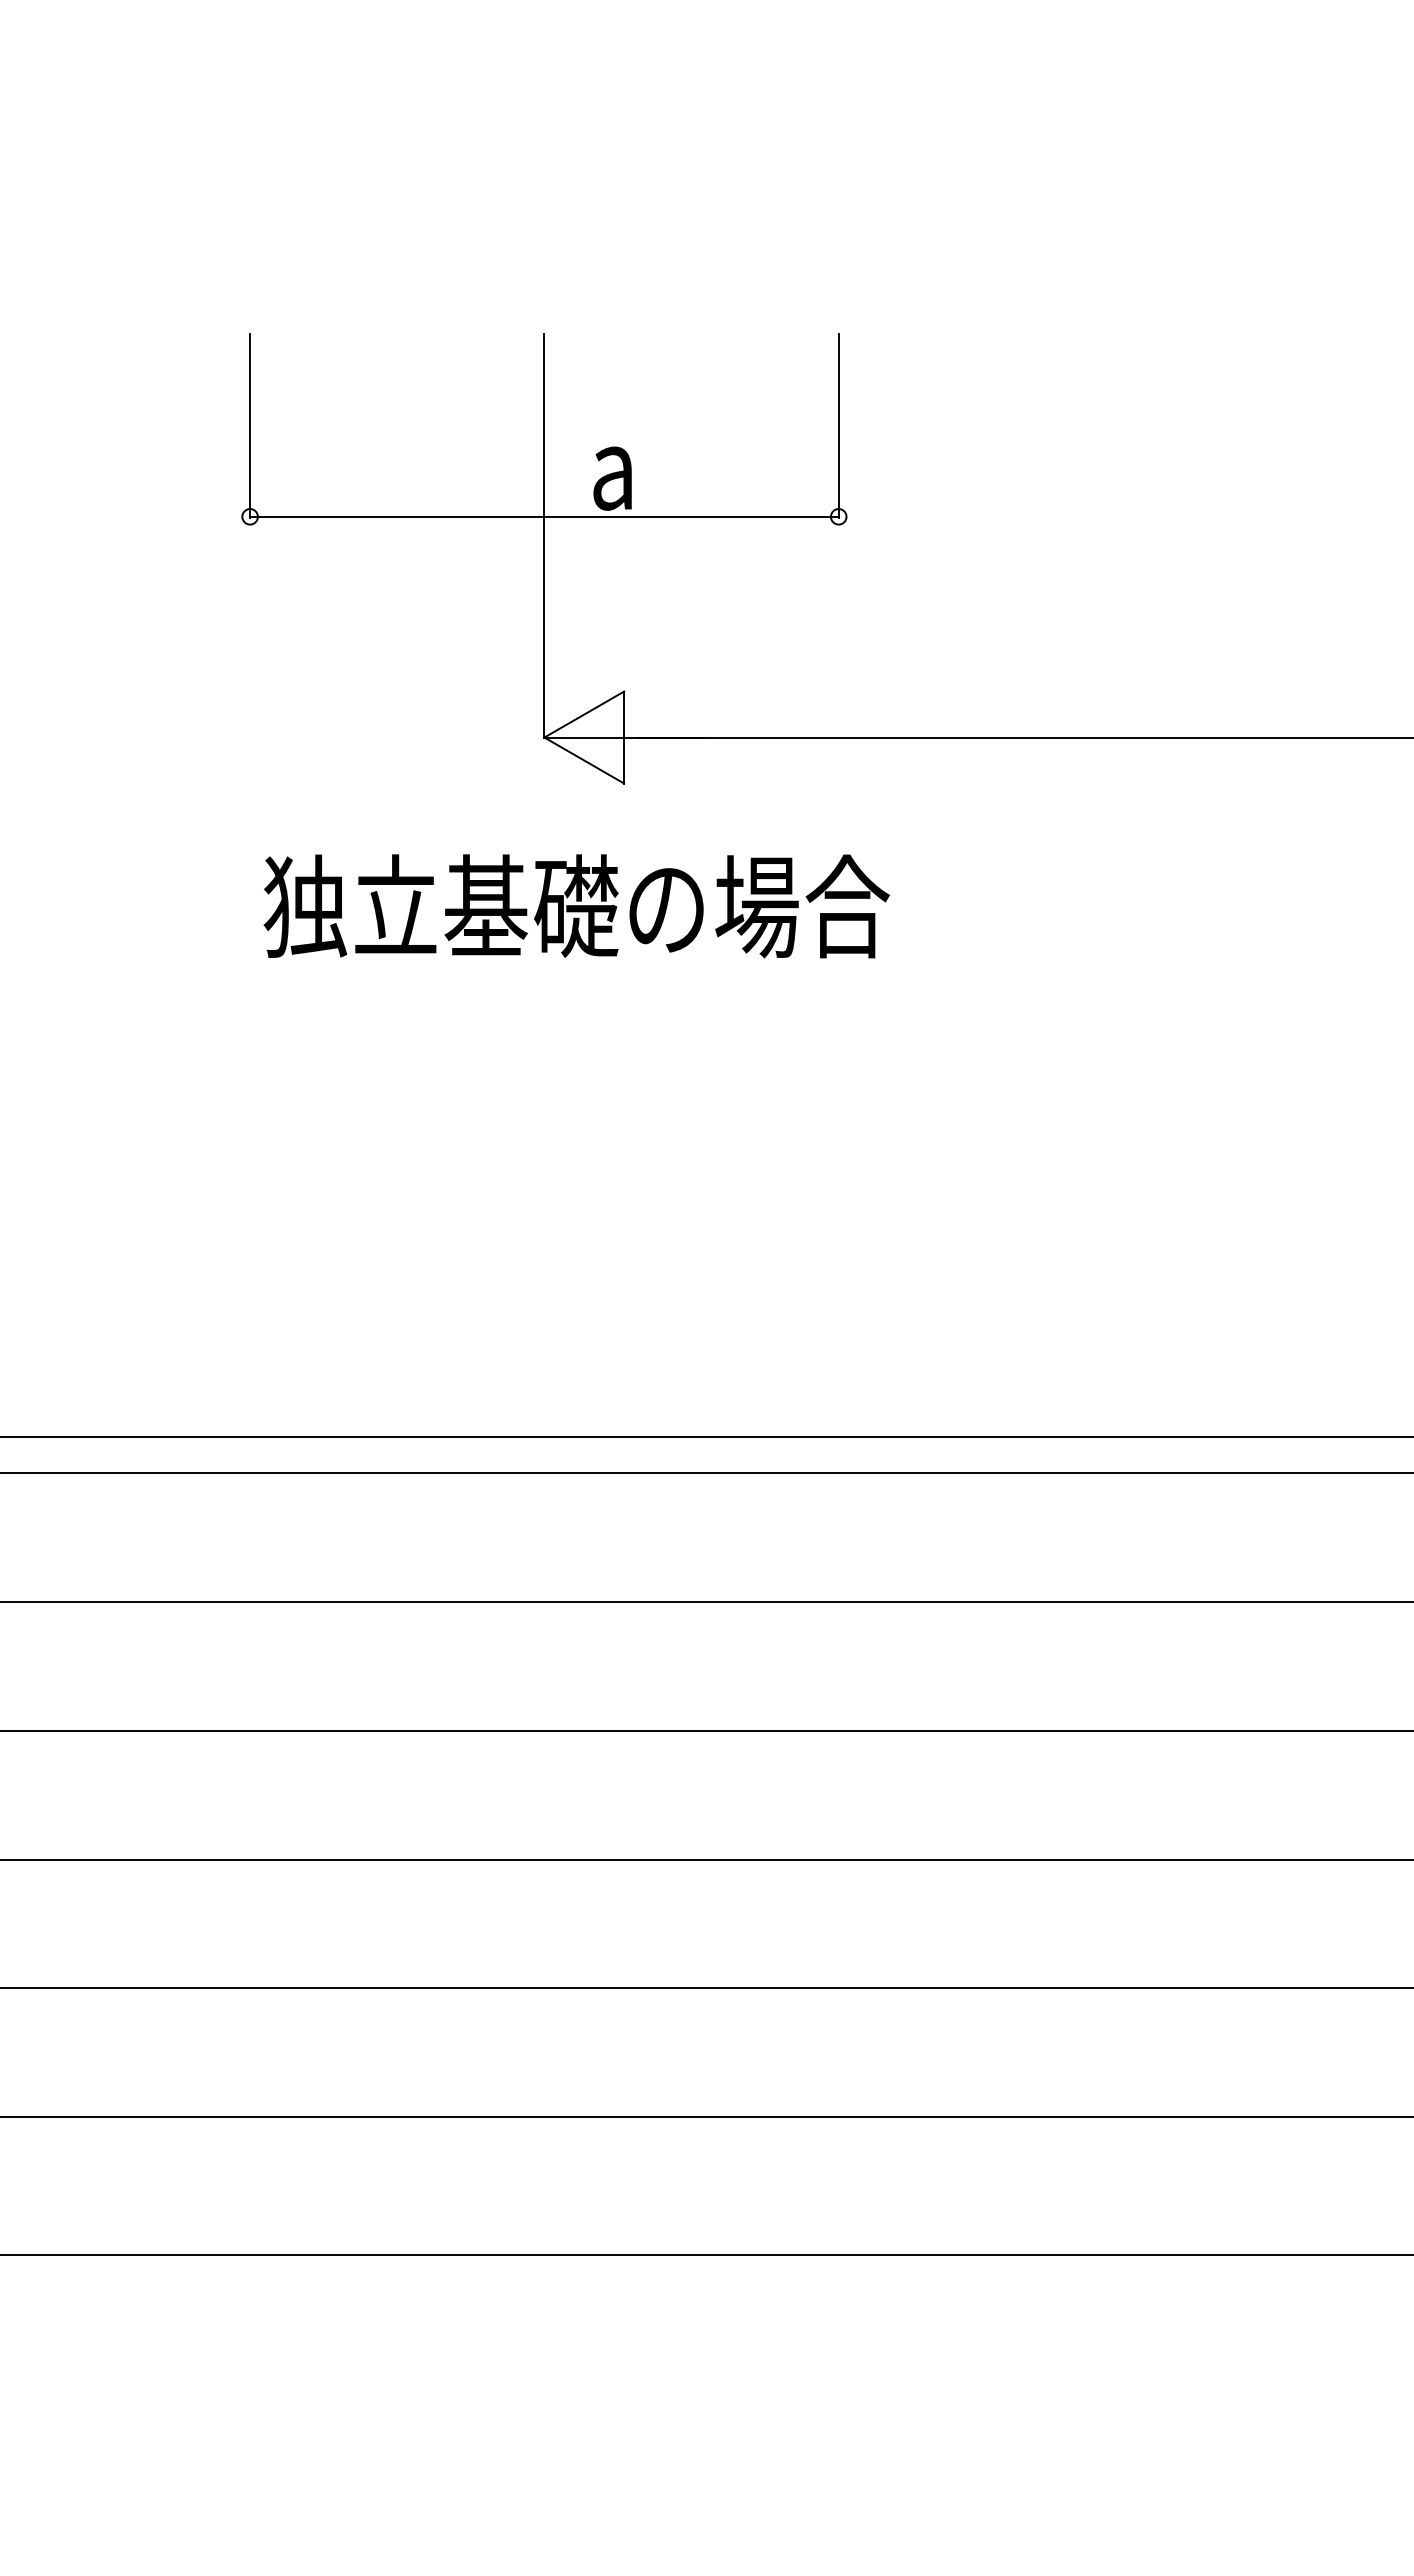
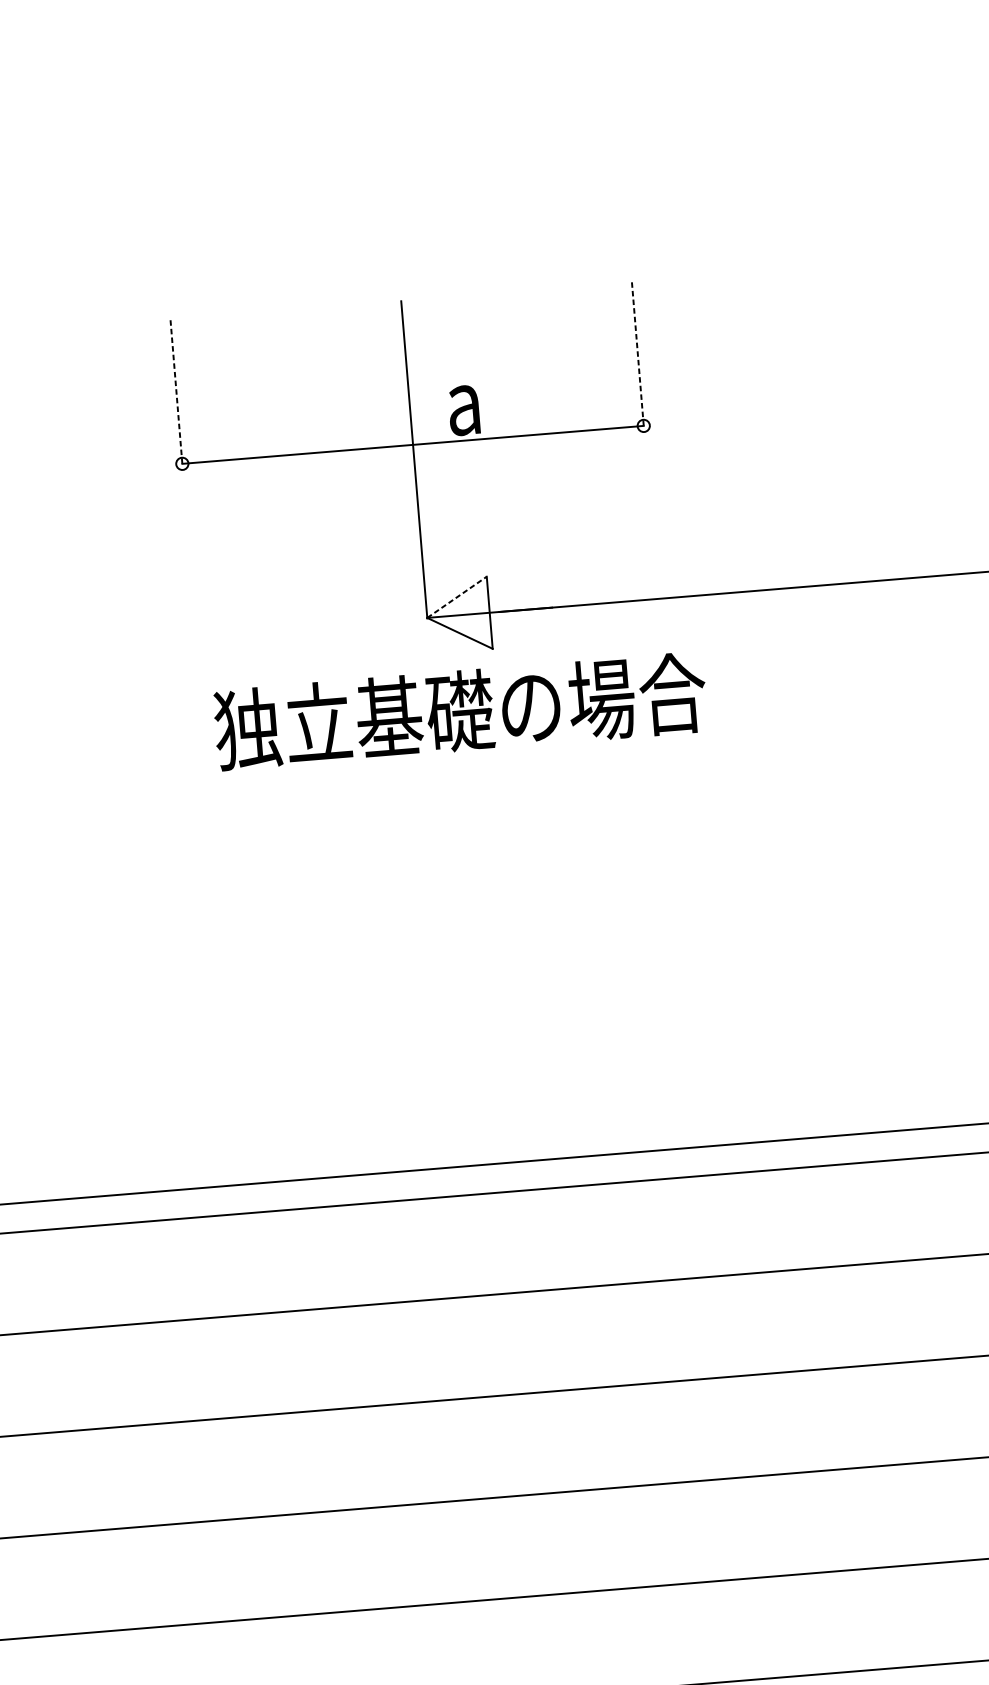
line: (250, 425) -> (176, 392), solid -> dashed
line: (838, 425) -> (637, 354), solid -> dashed
line: (584, 714) -> (457, 597), solid -> dashed
text: (576, 906) -> (460, 711), moved

